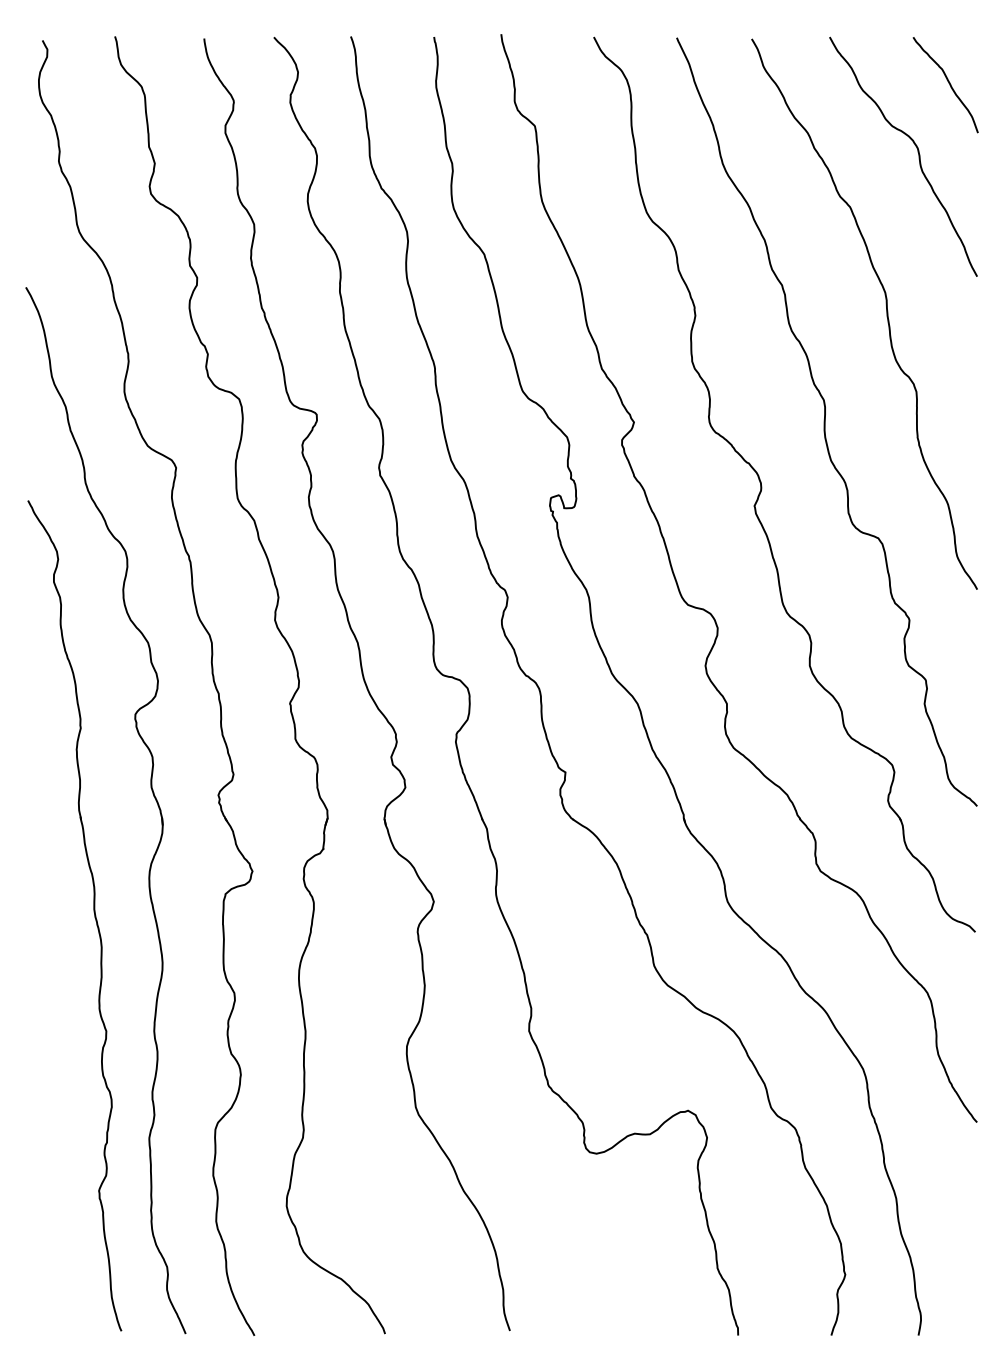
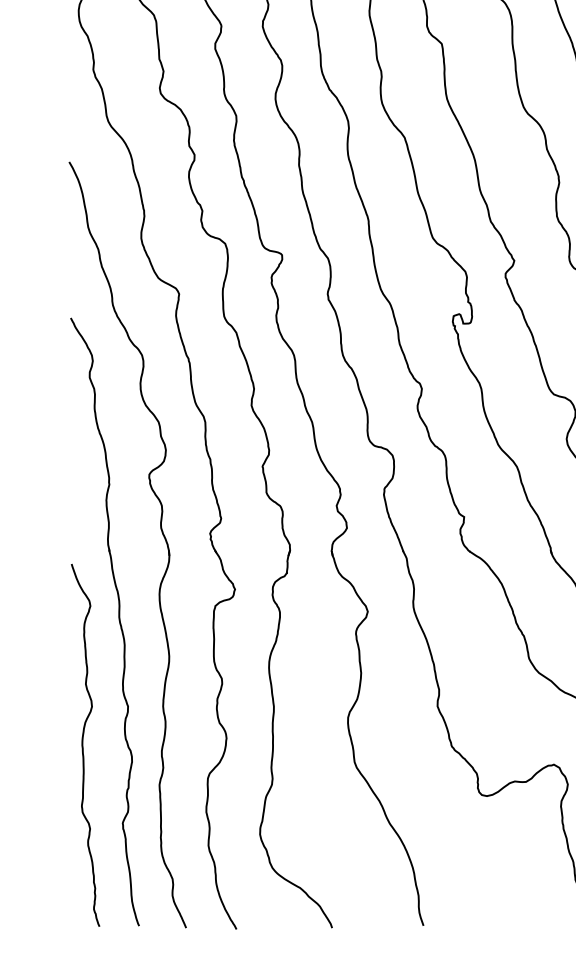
curve: (45, 1086) -> (83, 746), added

